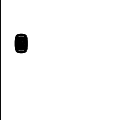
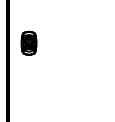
part: (20, 42) -> (28, 42), size x1.43

